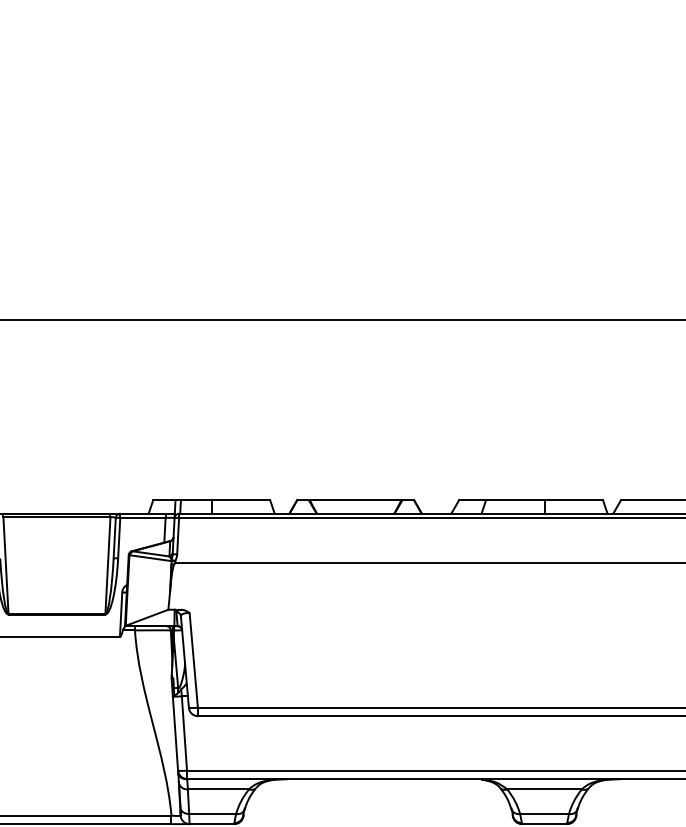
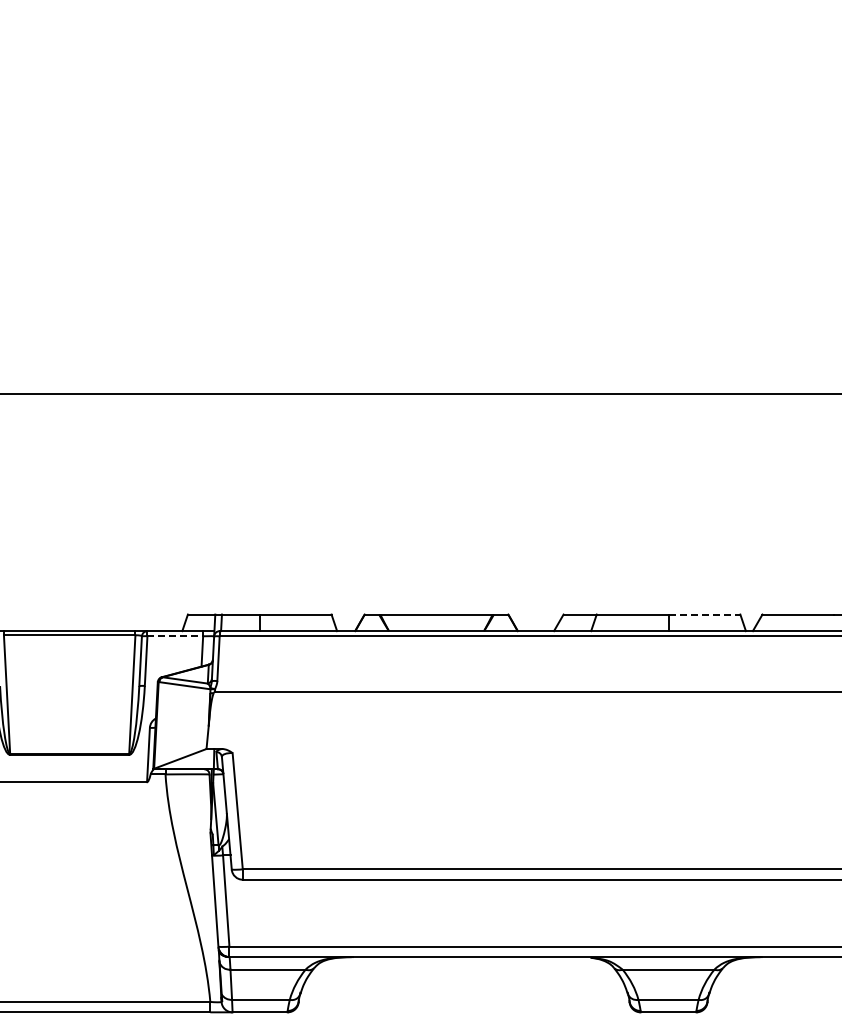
line: (573, 500) -> (704, 614), solid -> dashed
line: (143, 518) -> (175, 636), solid -> dashed

